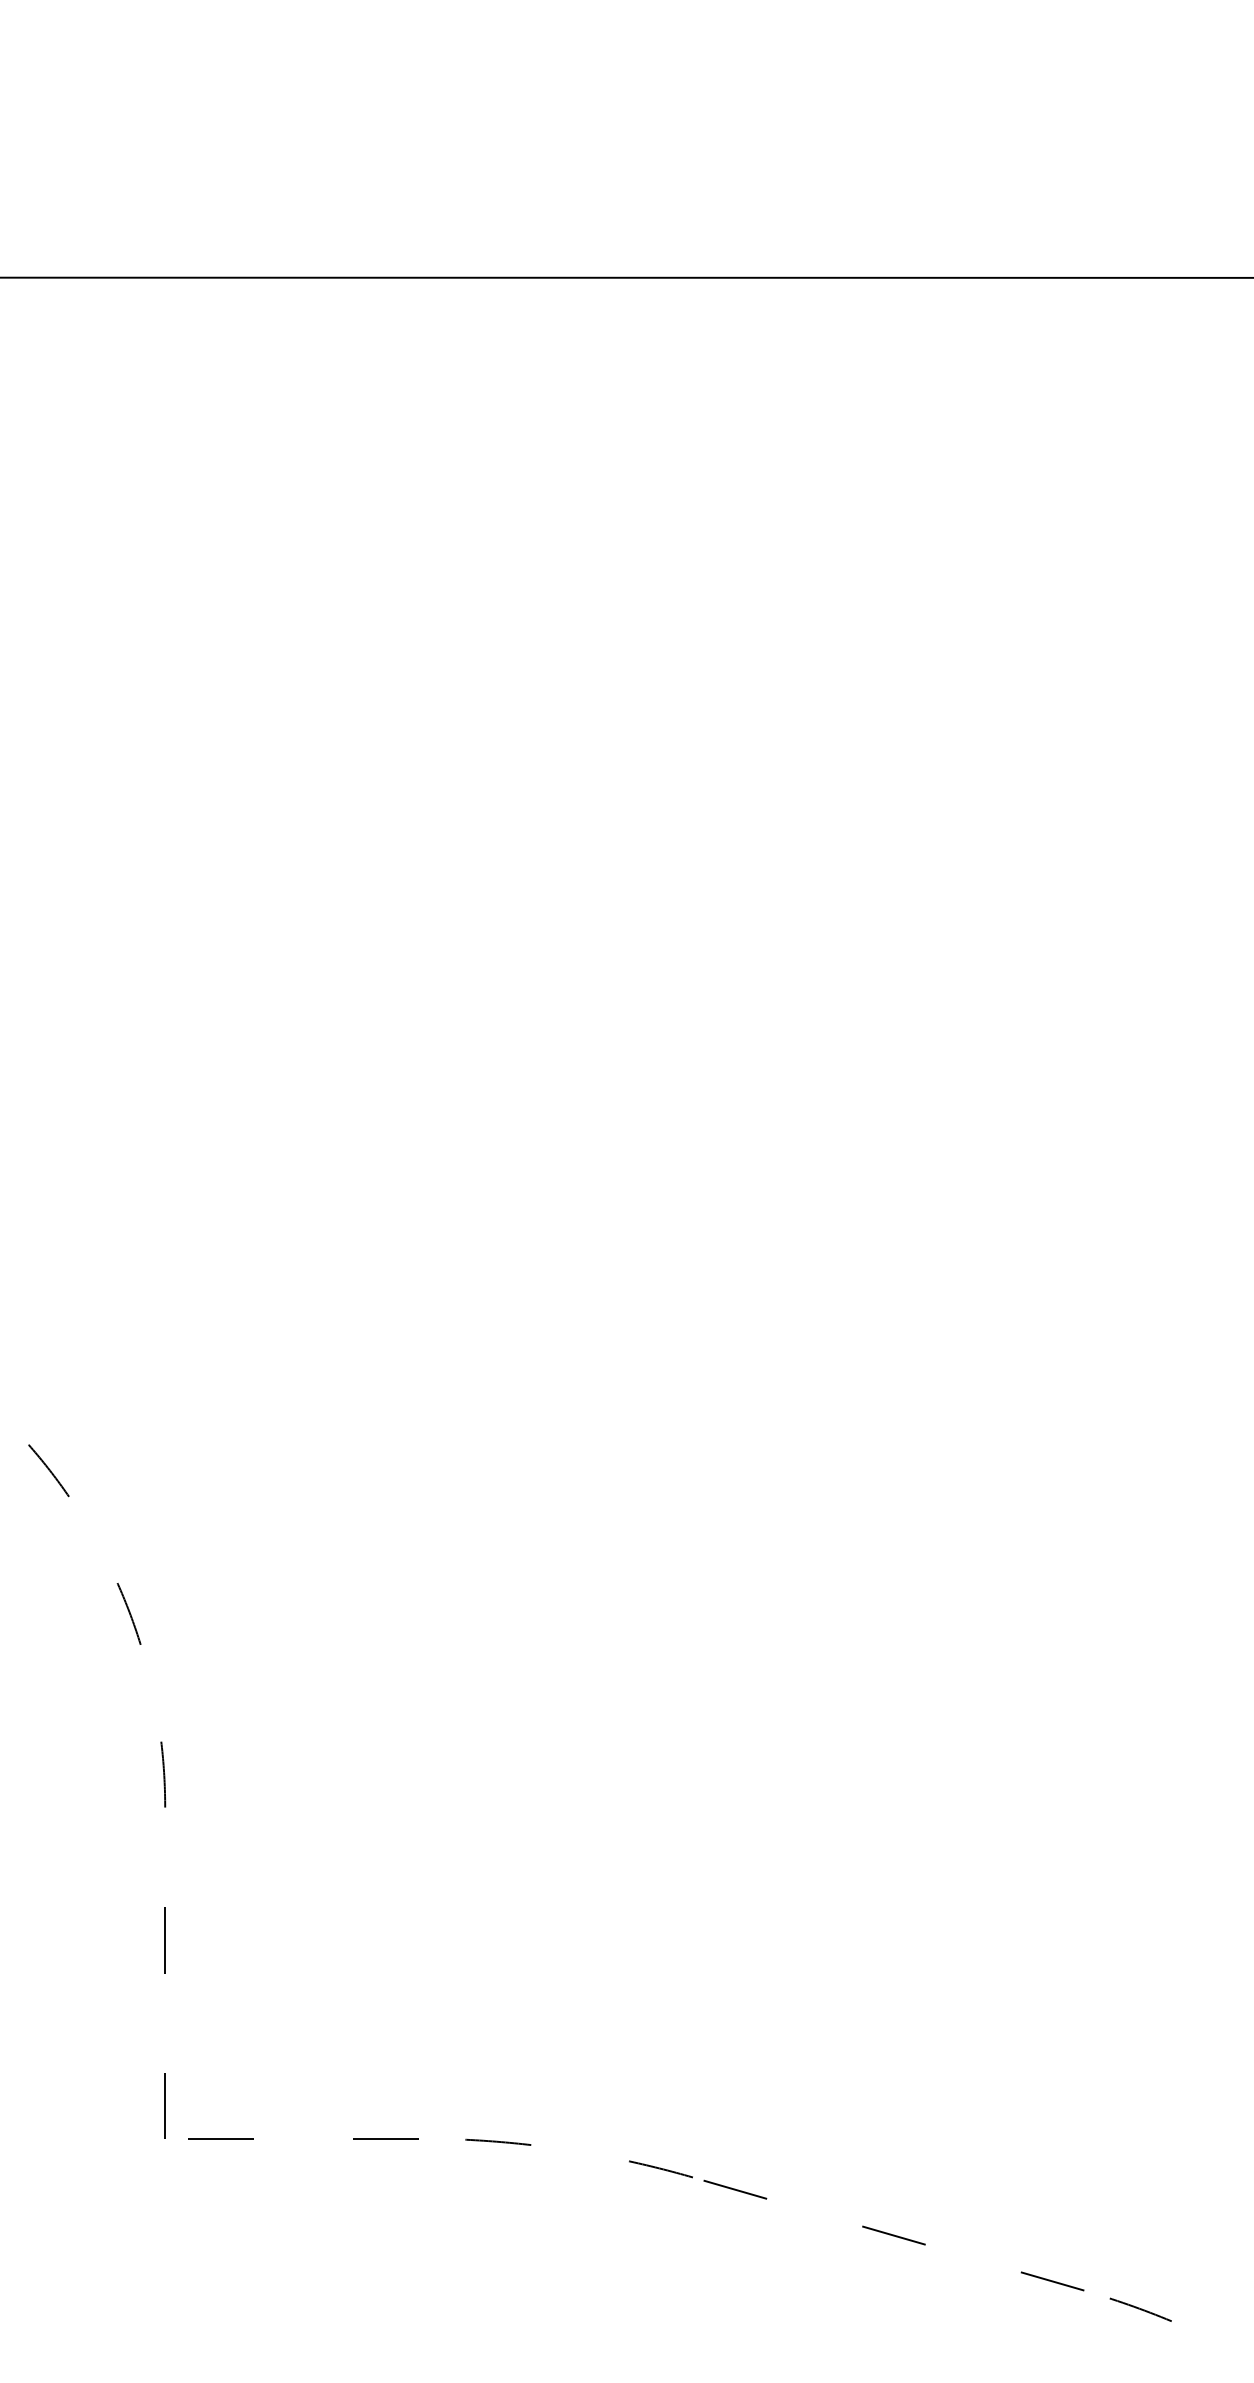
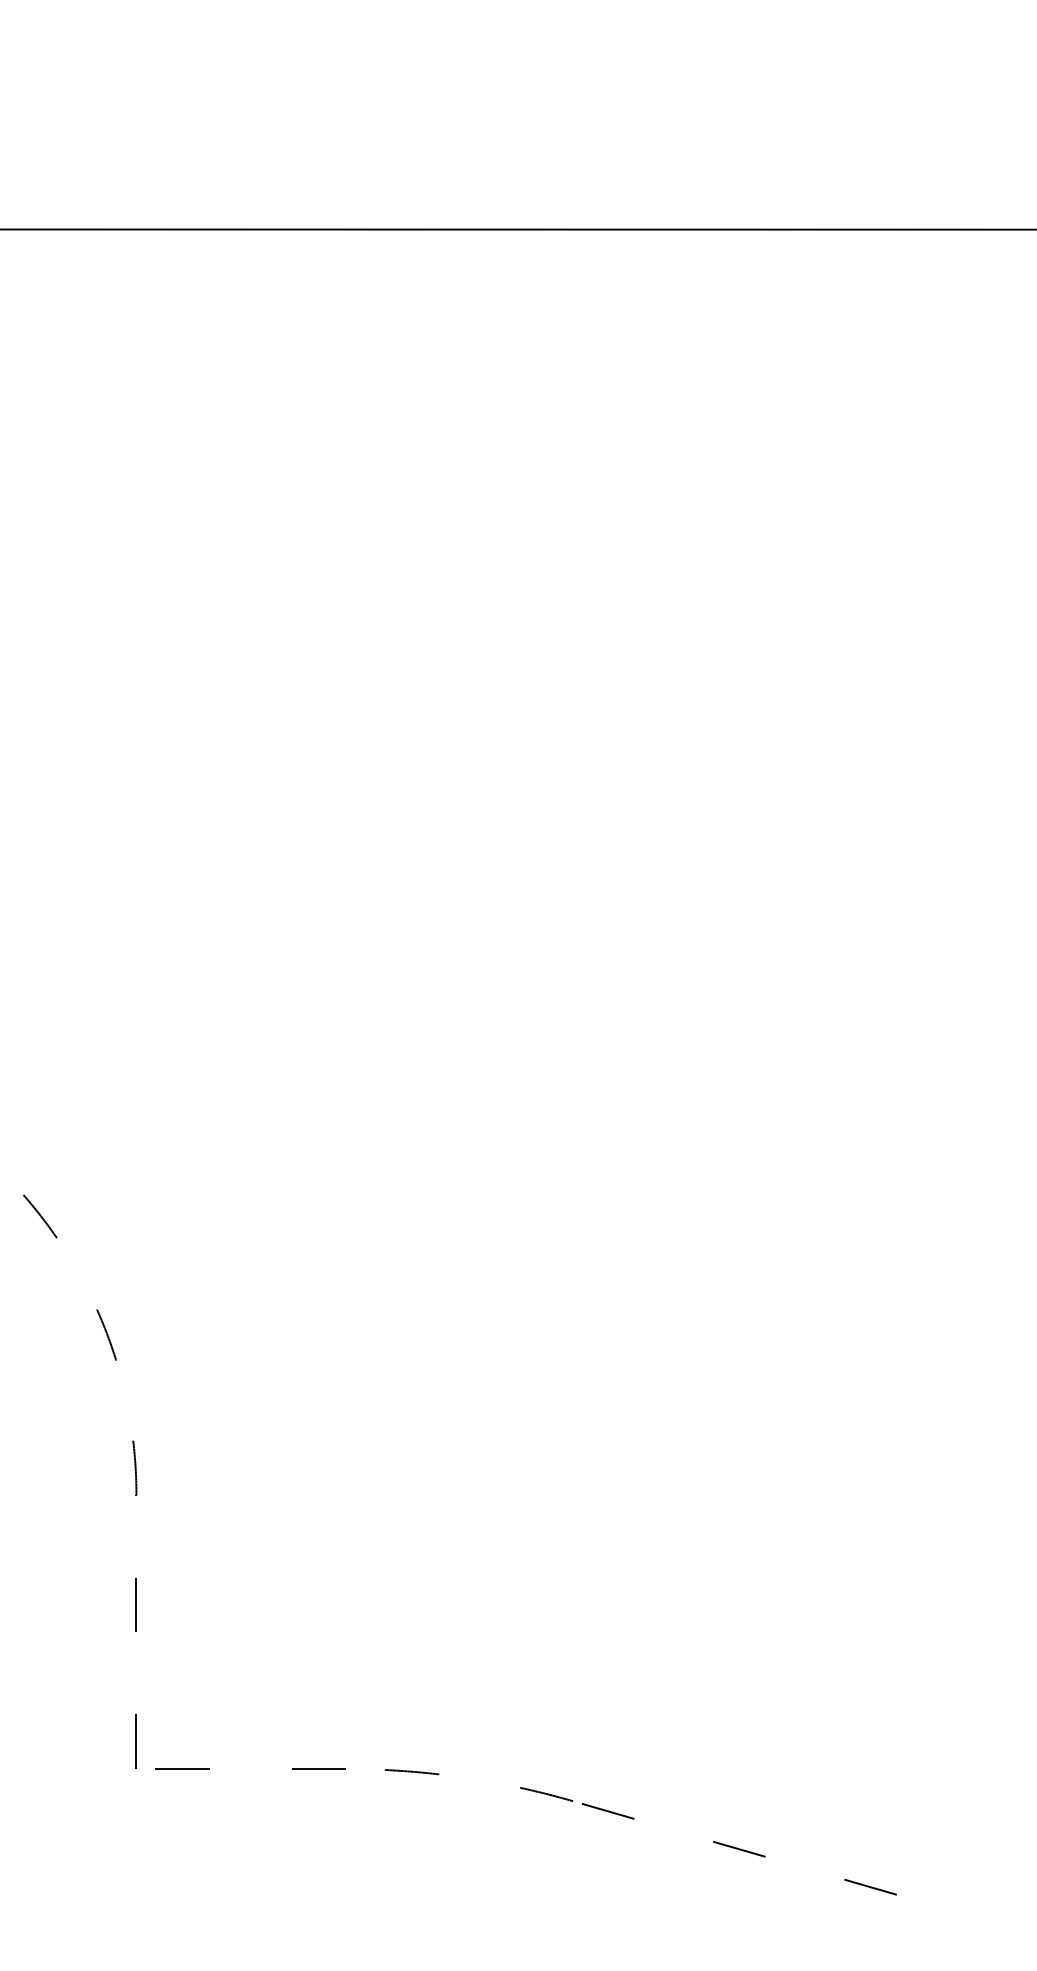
line: (1140, 2309) -> (943, 1910), removed

